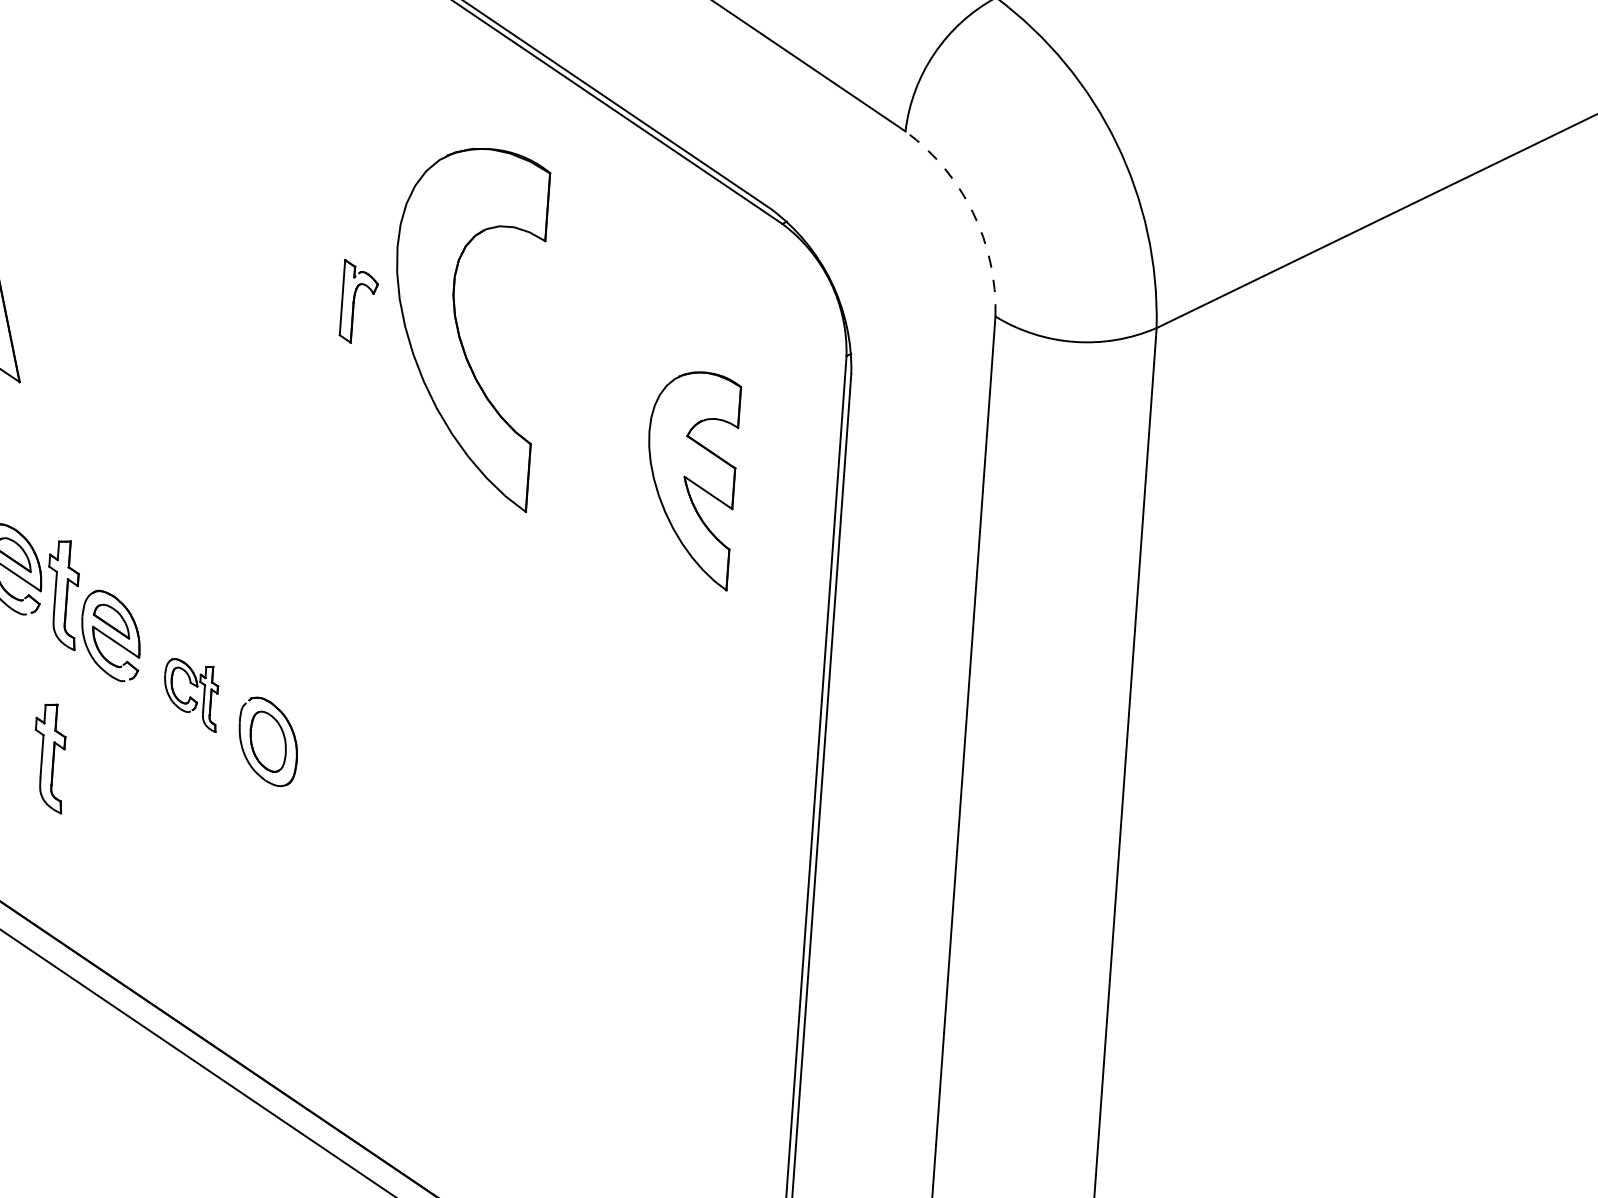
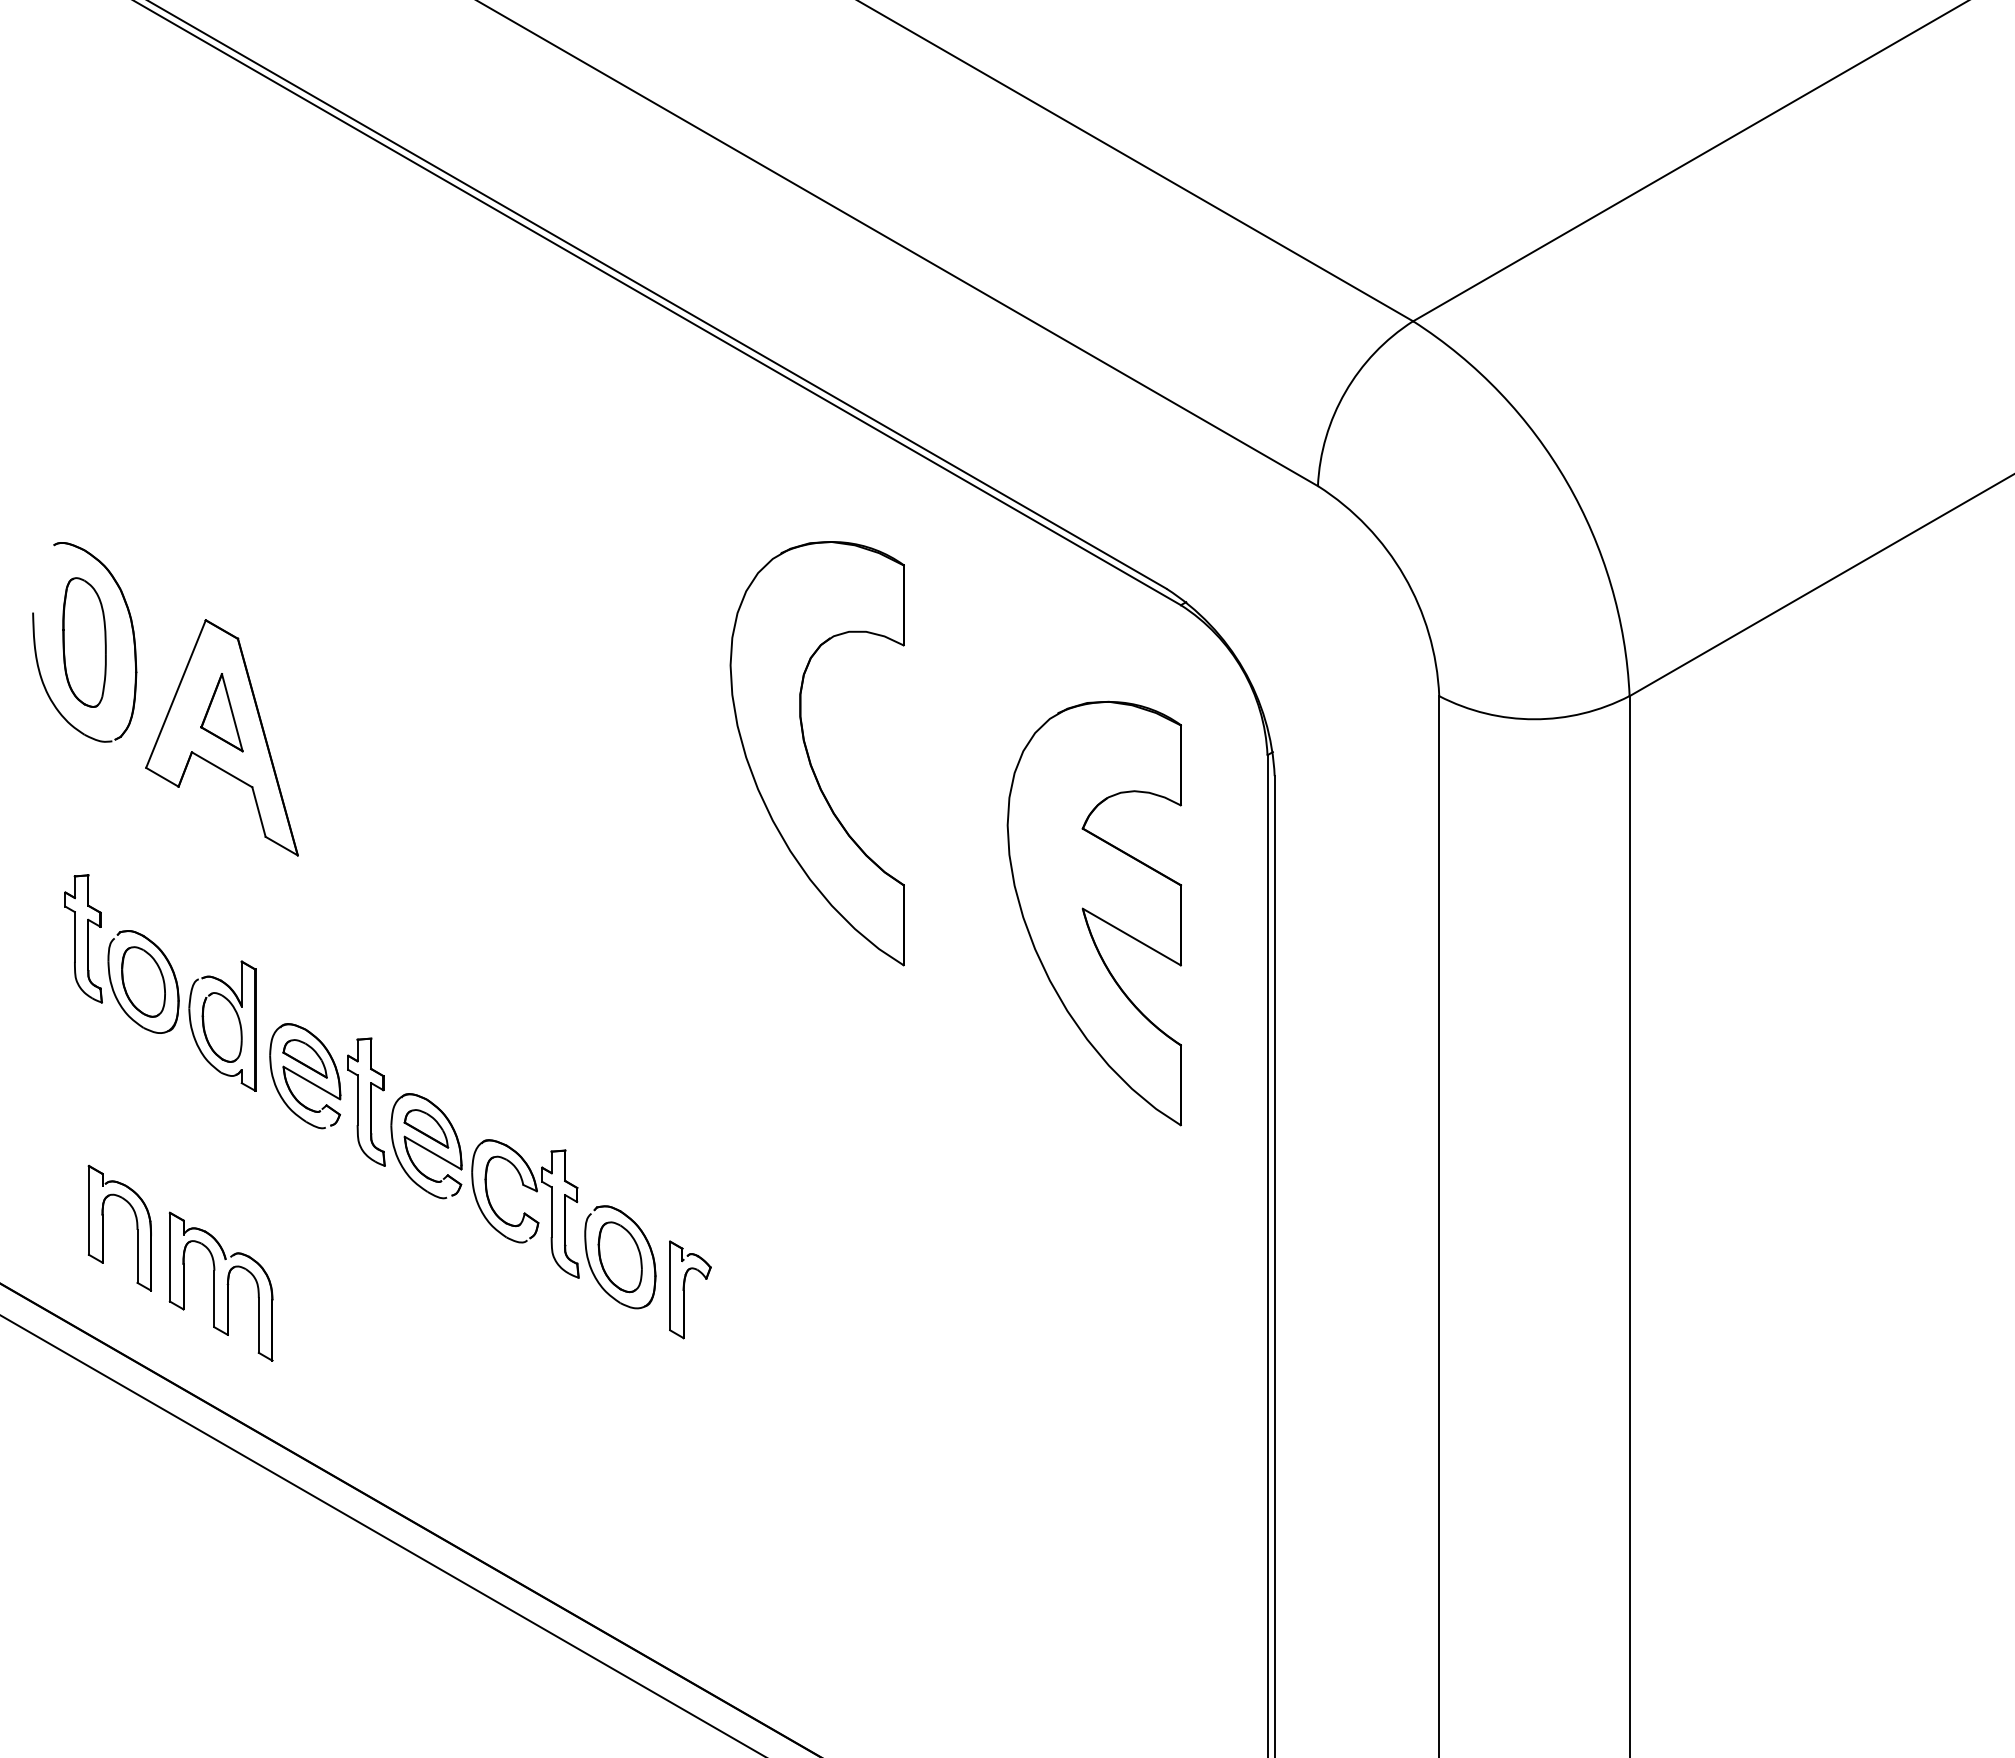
arc: (973, 213) -> (1404, 576), dashed -> solid
part: (359, 301) -> (690, 1289), moved
part: (689, 479) -> (1093, 913), size x1.67
part: (190, 694) -> (525, 1208), size x1.67
part: (49, 757) -> (364, 1294), removed

